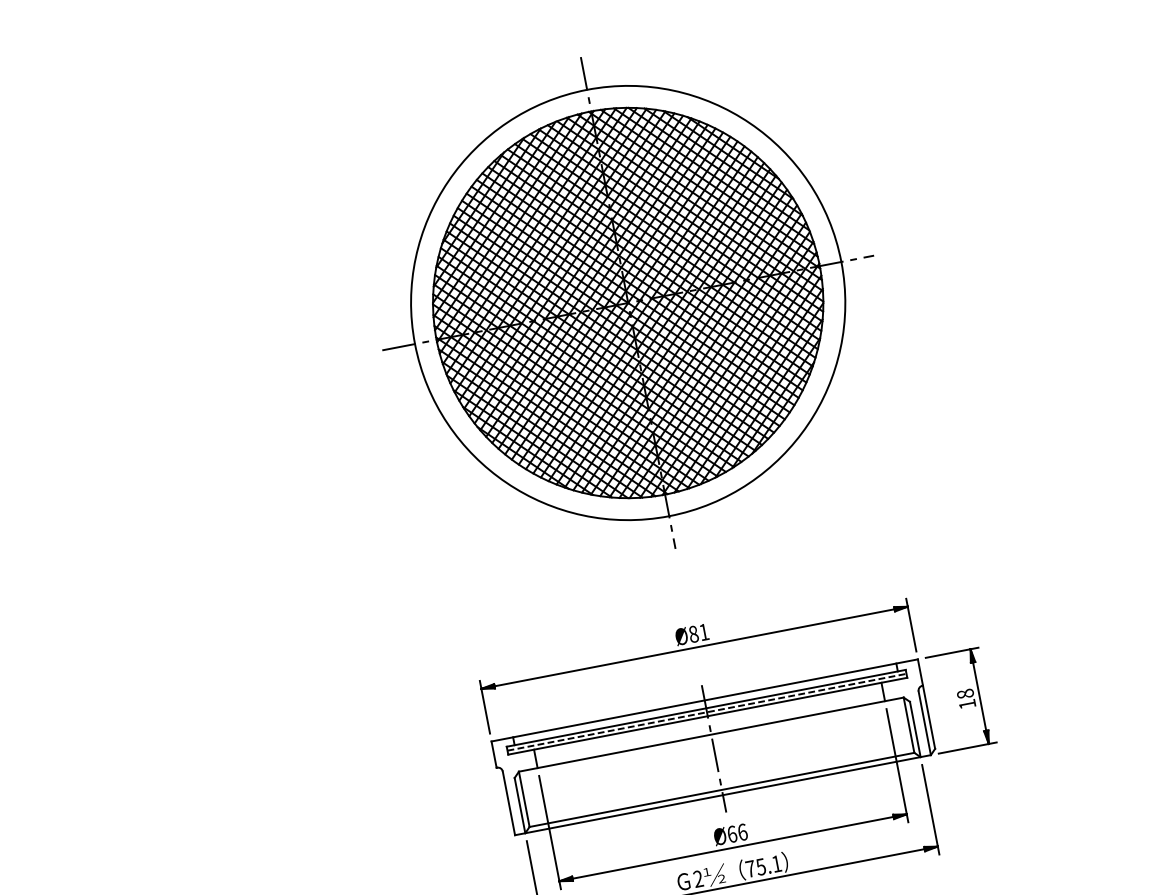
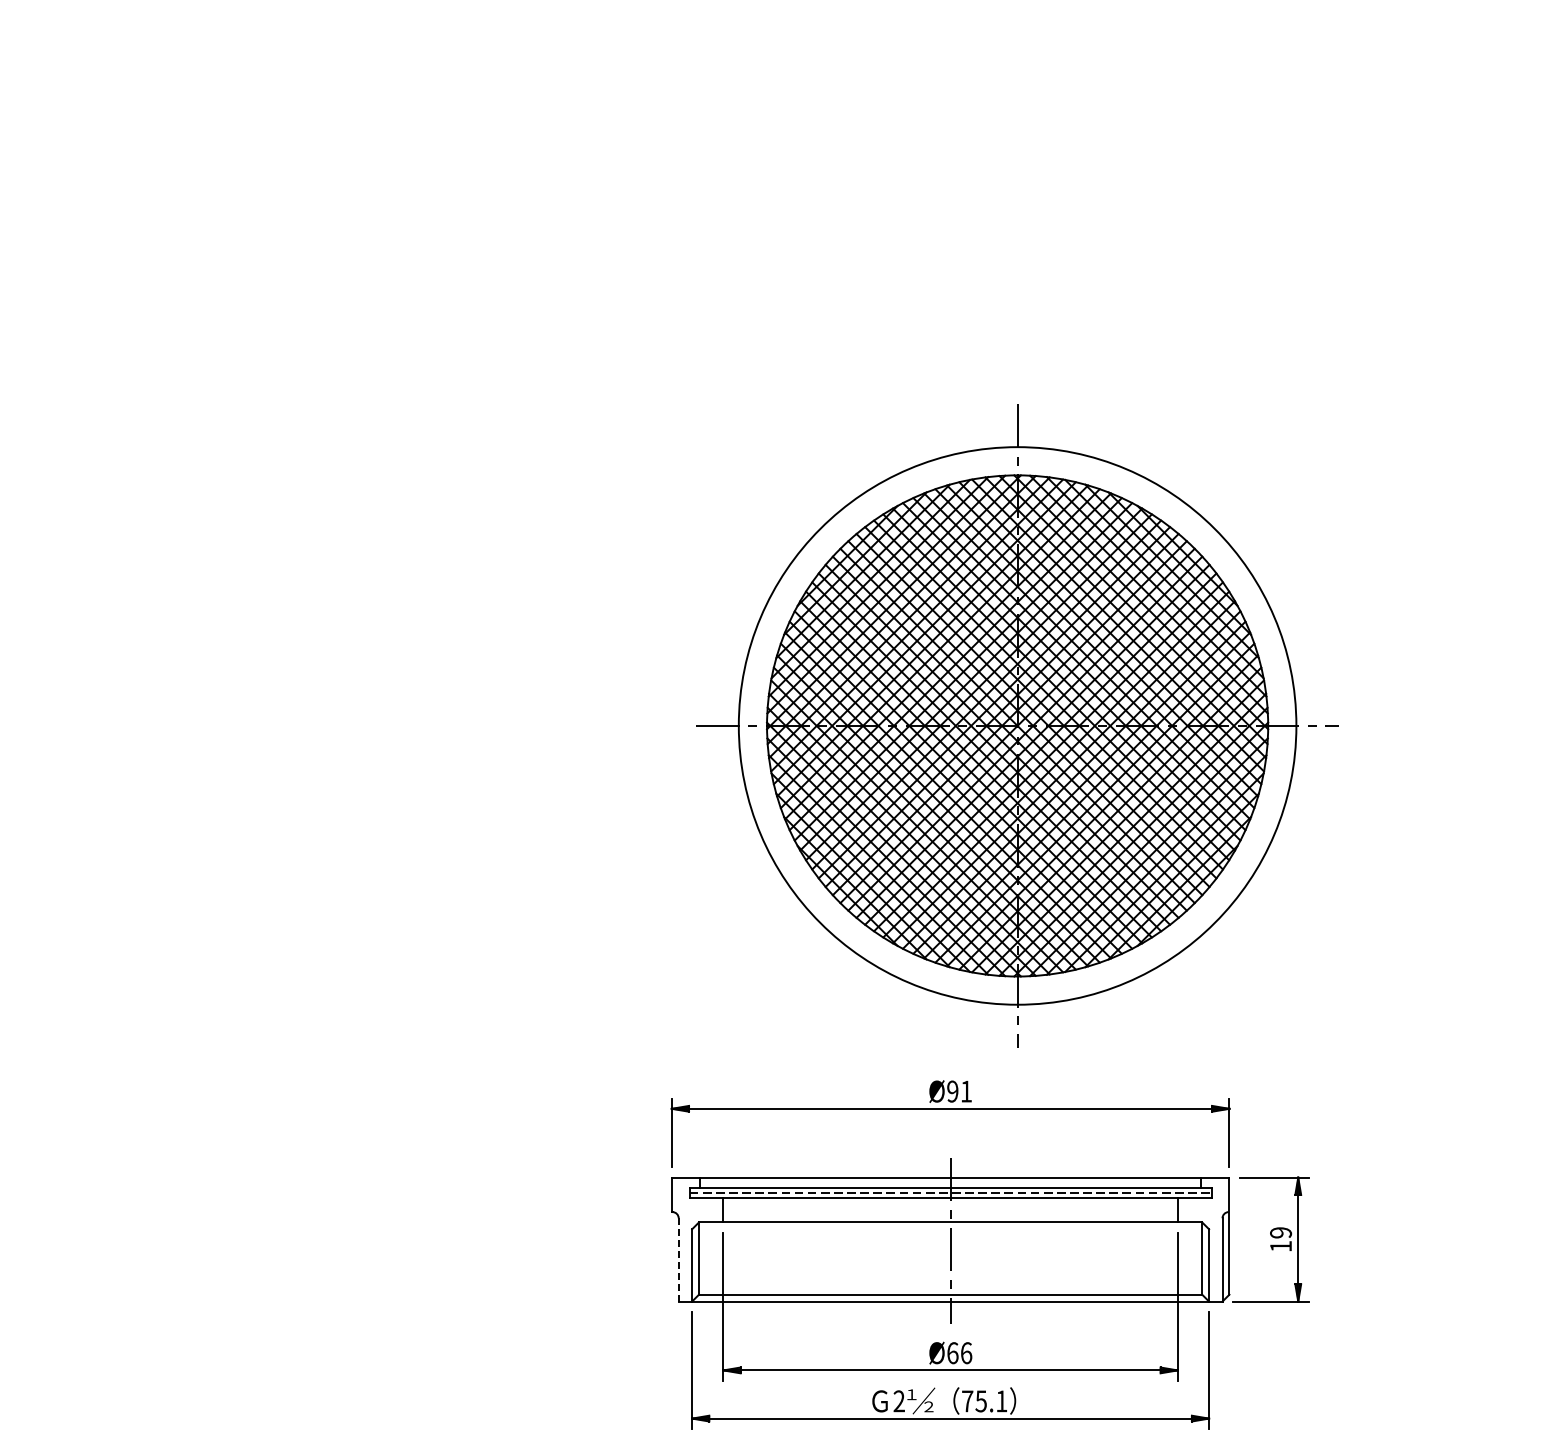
part: (628, 302) -> (1017, 725), moved
text: (693, 634) -> (952, 1091), Ø81 -> Ø91
text: (965, 693) -> (1281, 1232), 18 -> 19
line: (508, 803) -> (678, 1259), solid -> dashed

